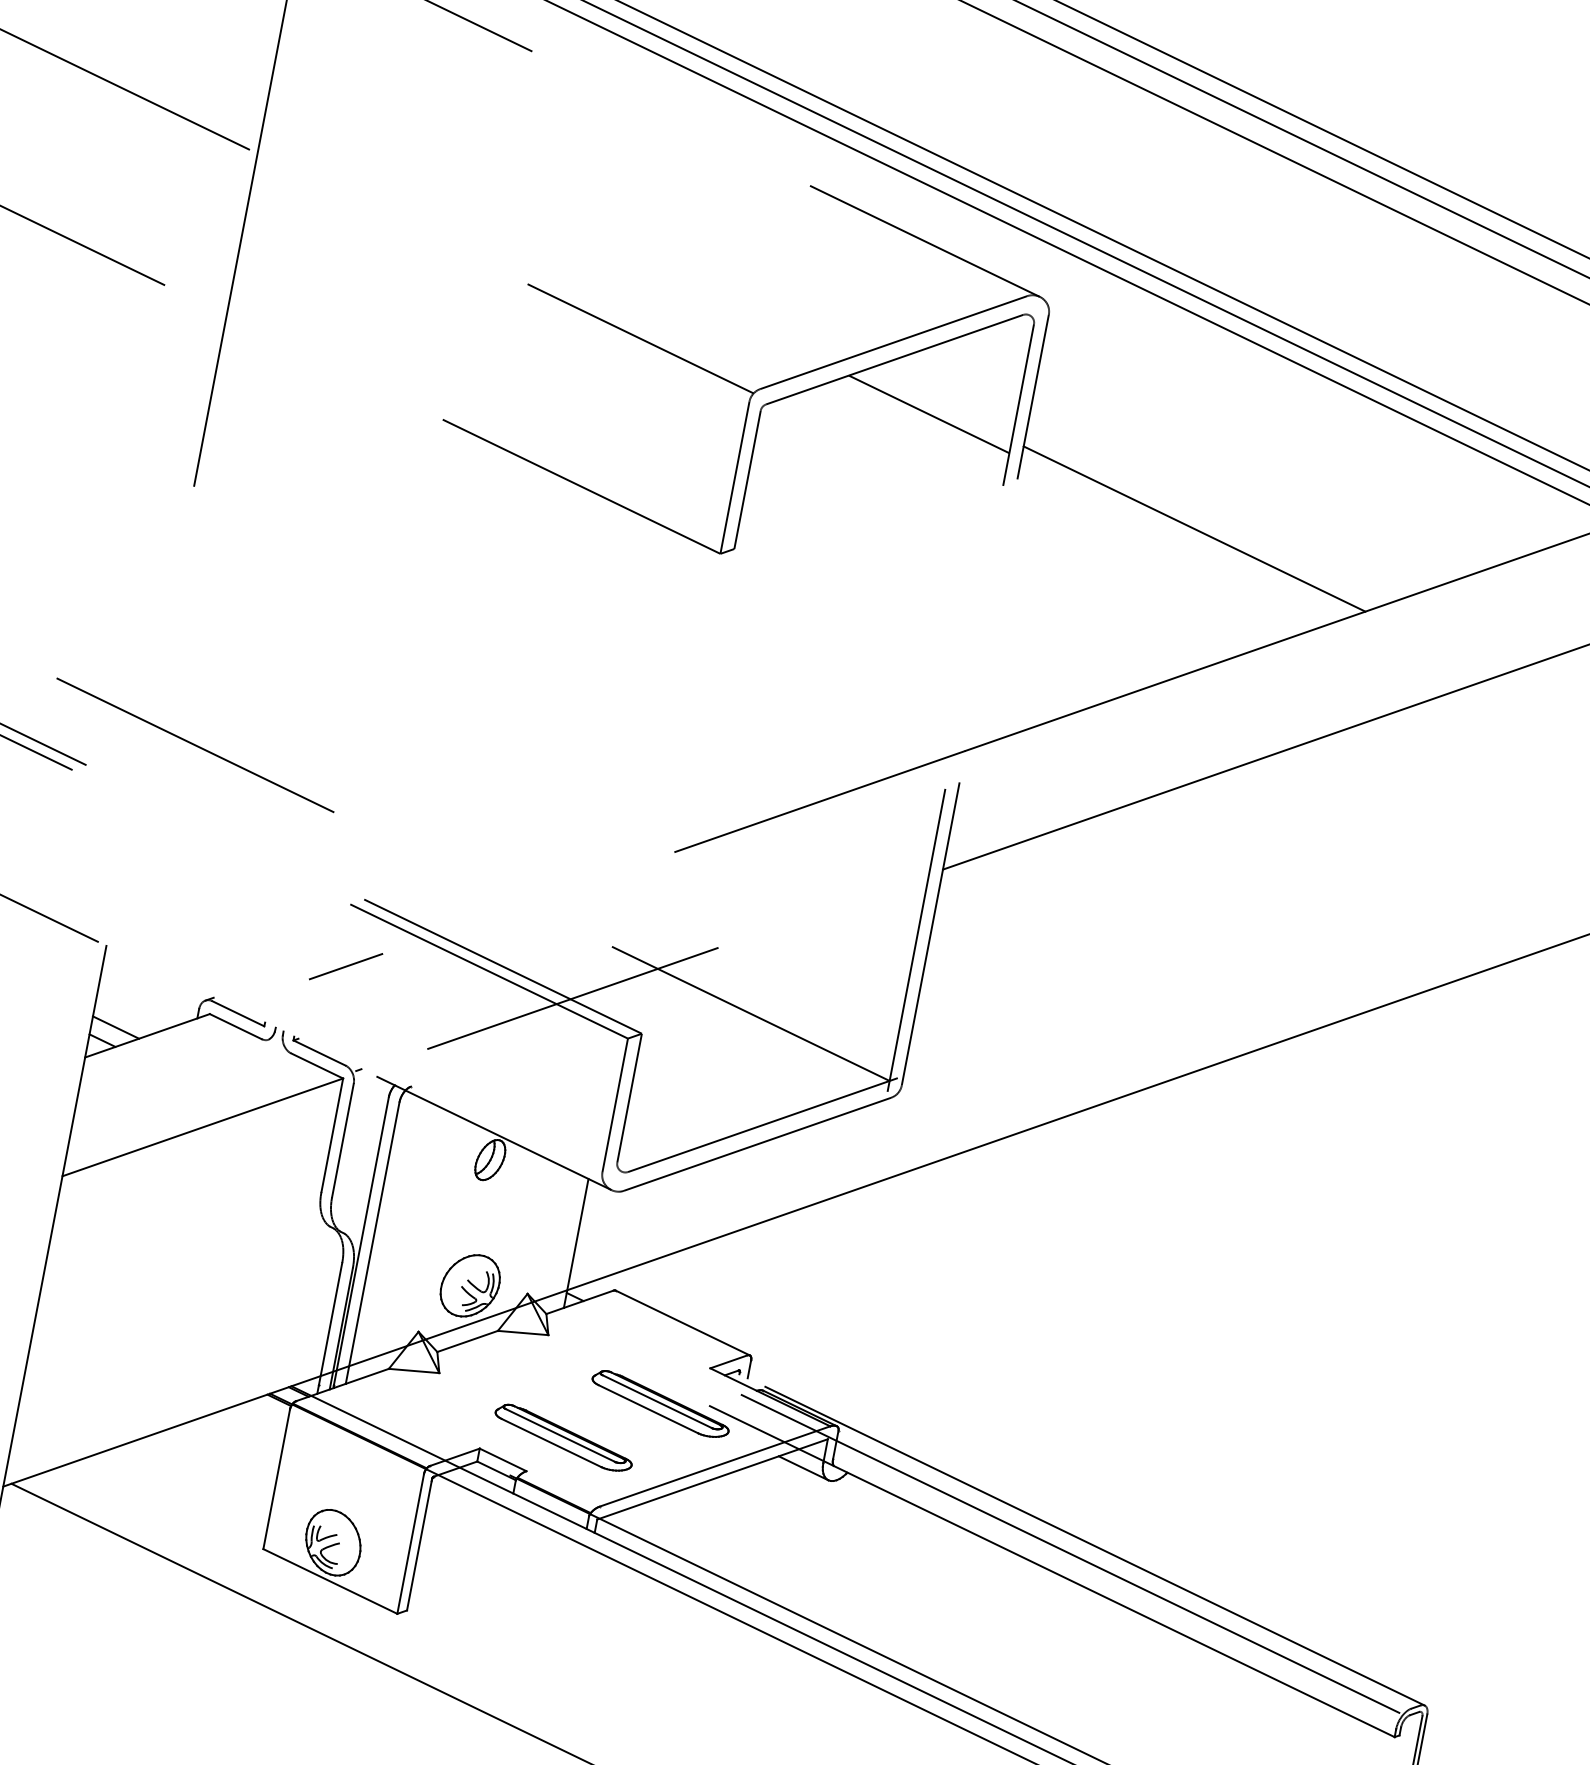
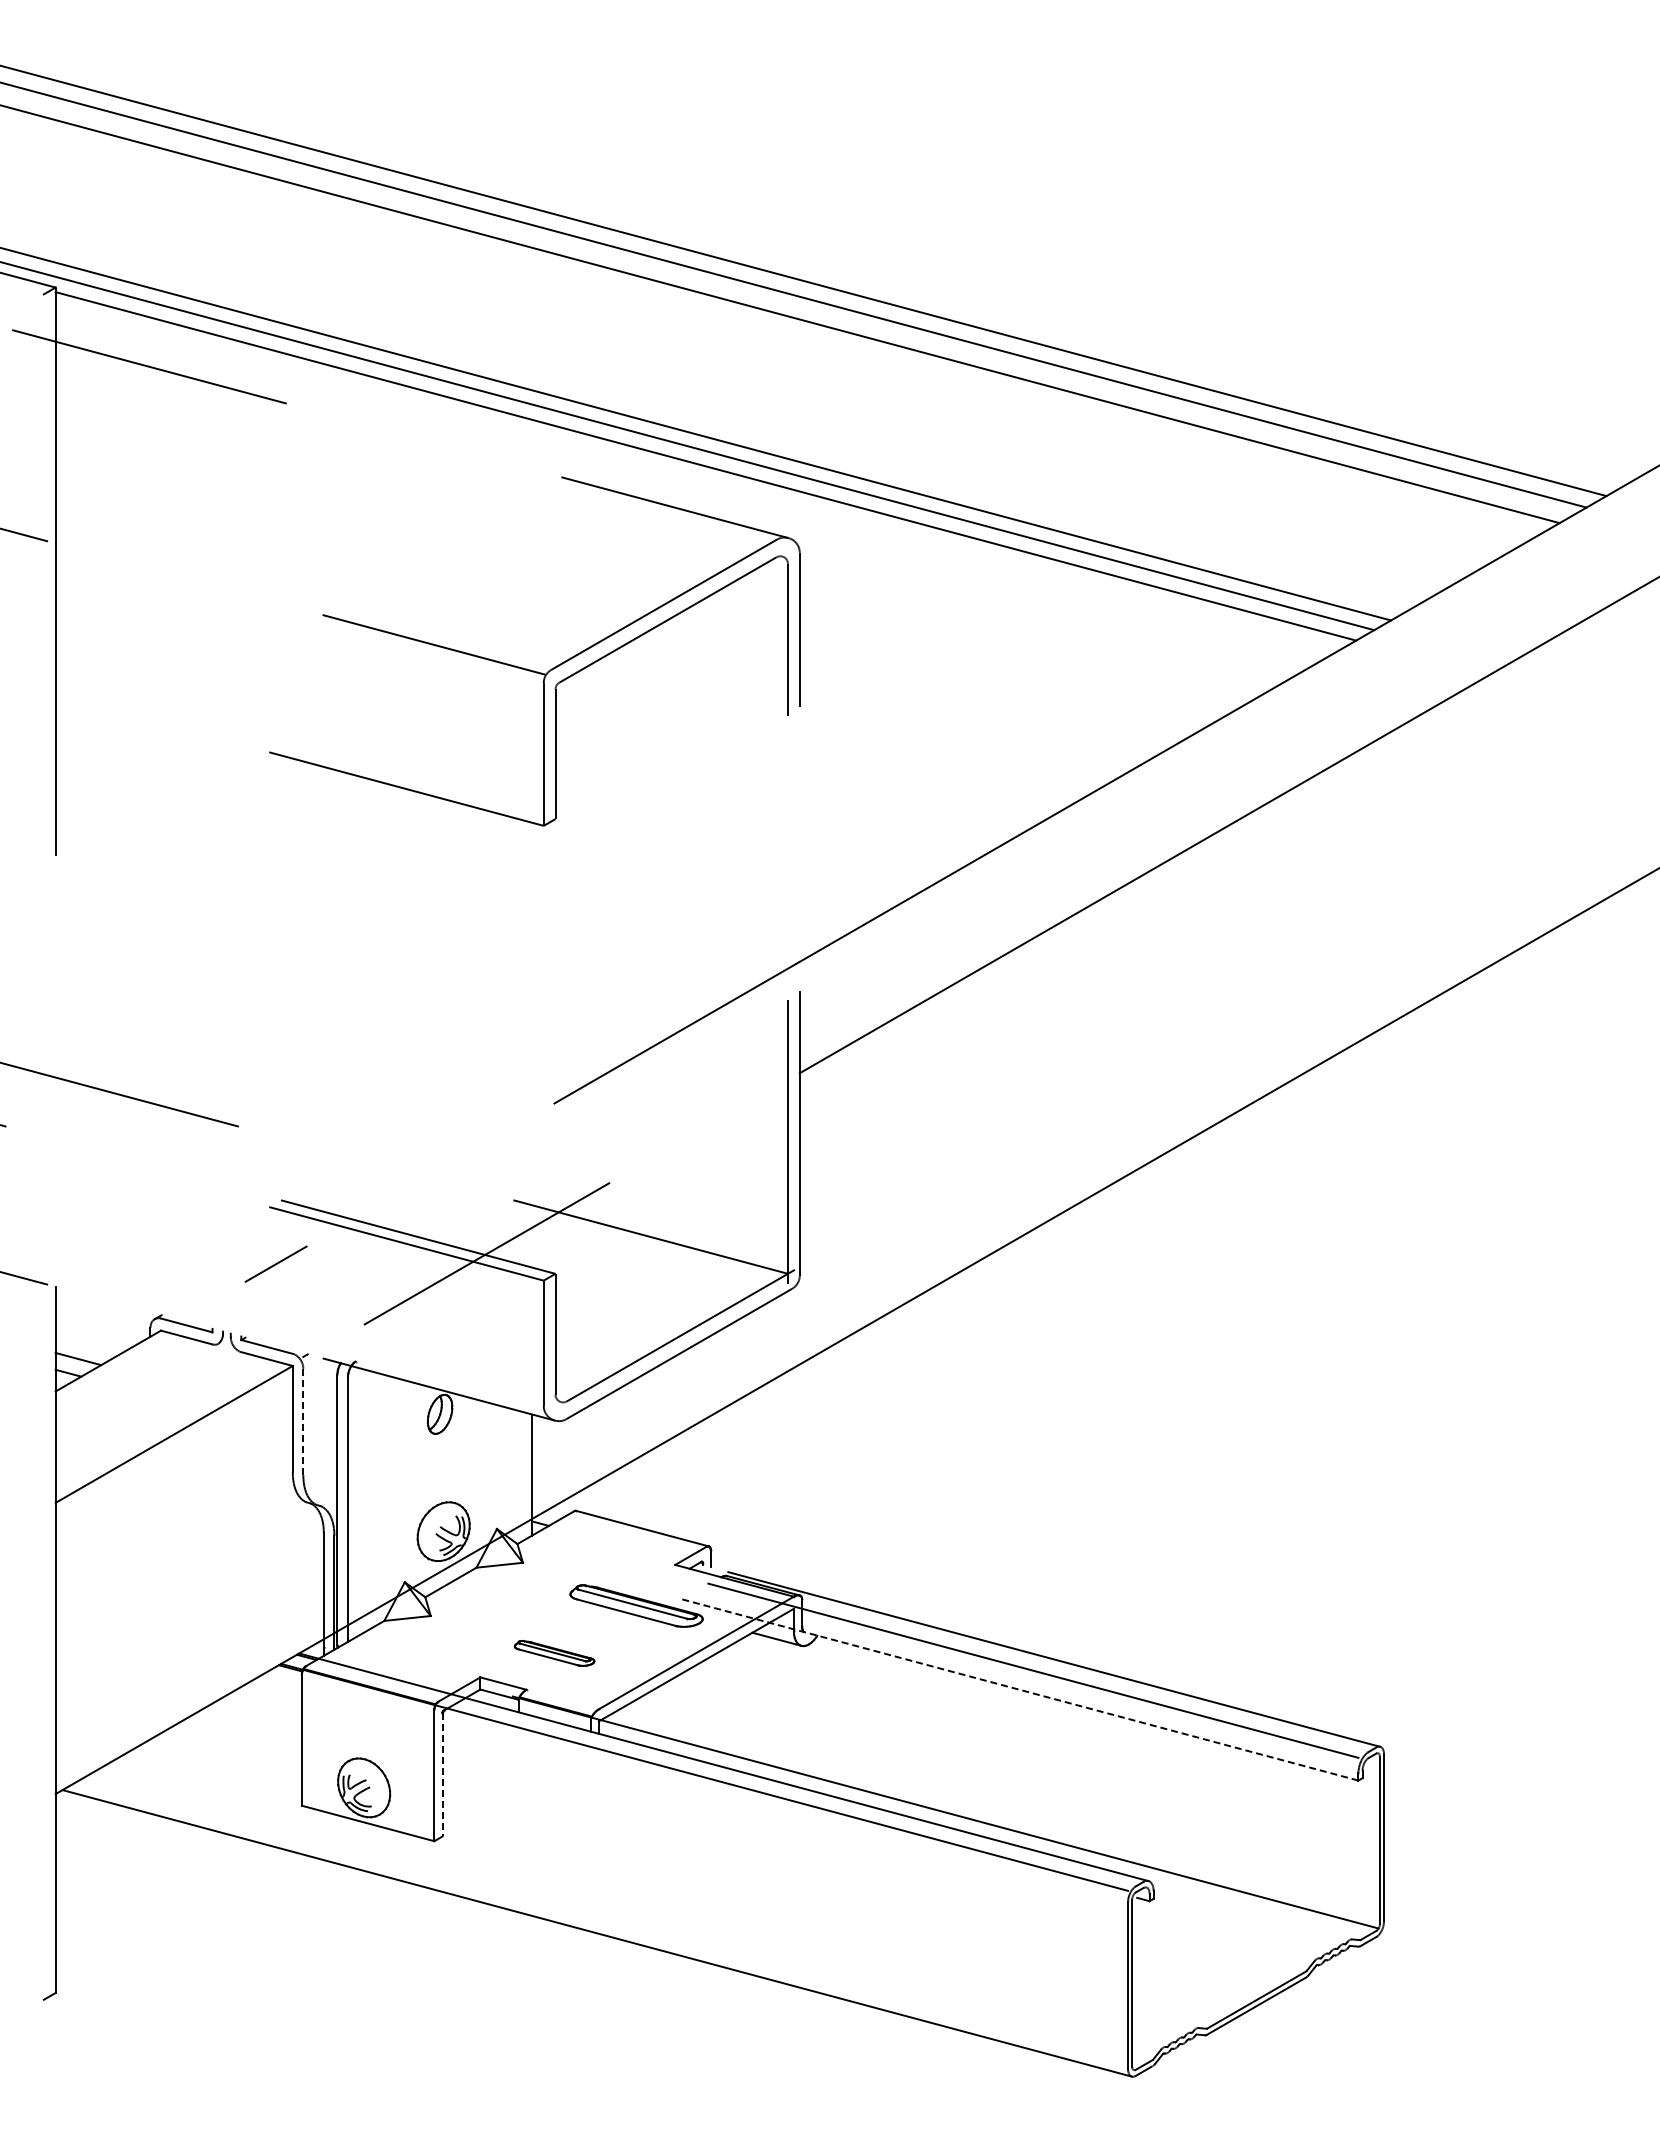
line: (929, 414) -> (708, 663), removed
line: (1194, 528) -> (968, 721), removed
line: (343, 1140) -> (303, 1422), solid -> dashed
part: (563, 1438) -> (554, 1653), size x0.6
line: (419, 1544) -> (442, 1774), solid -> dashed
line: (1051, 1571) -> (1019, 1689), solid -> dashed

